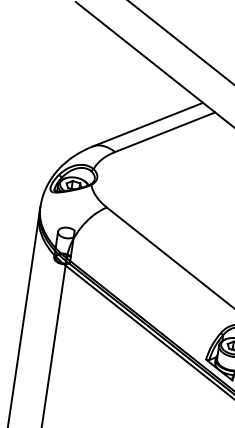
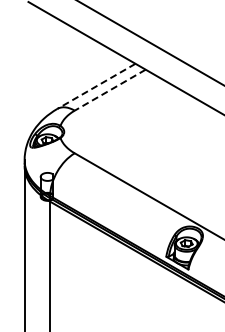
line: (147, 124) -> (96, 86), solid -> dashed
line: (165, 132) -> (110, 90), solid -> dashed

